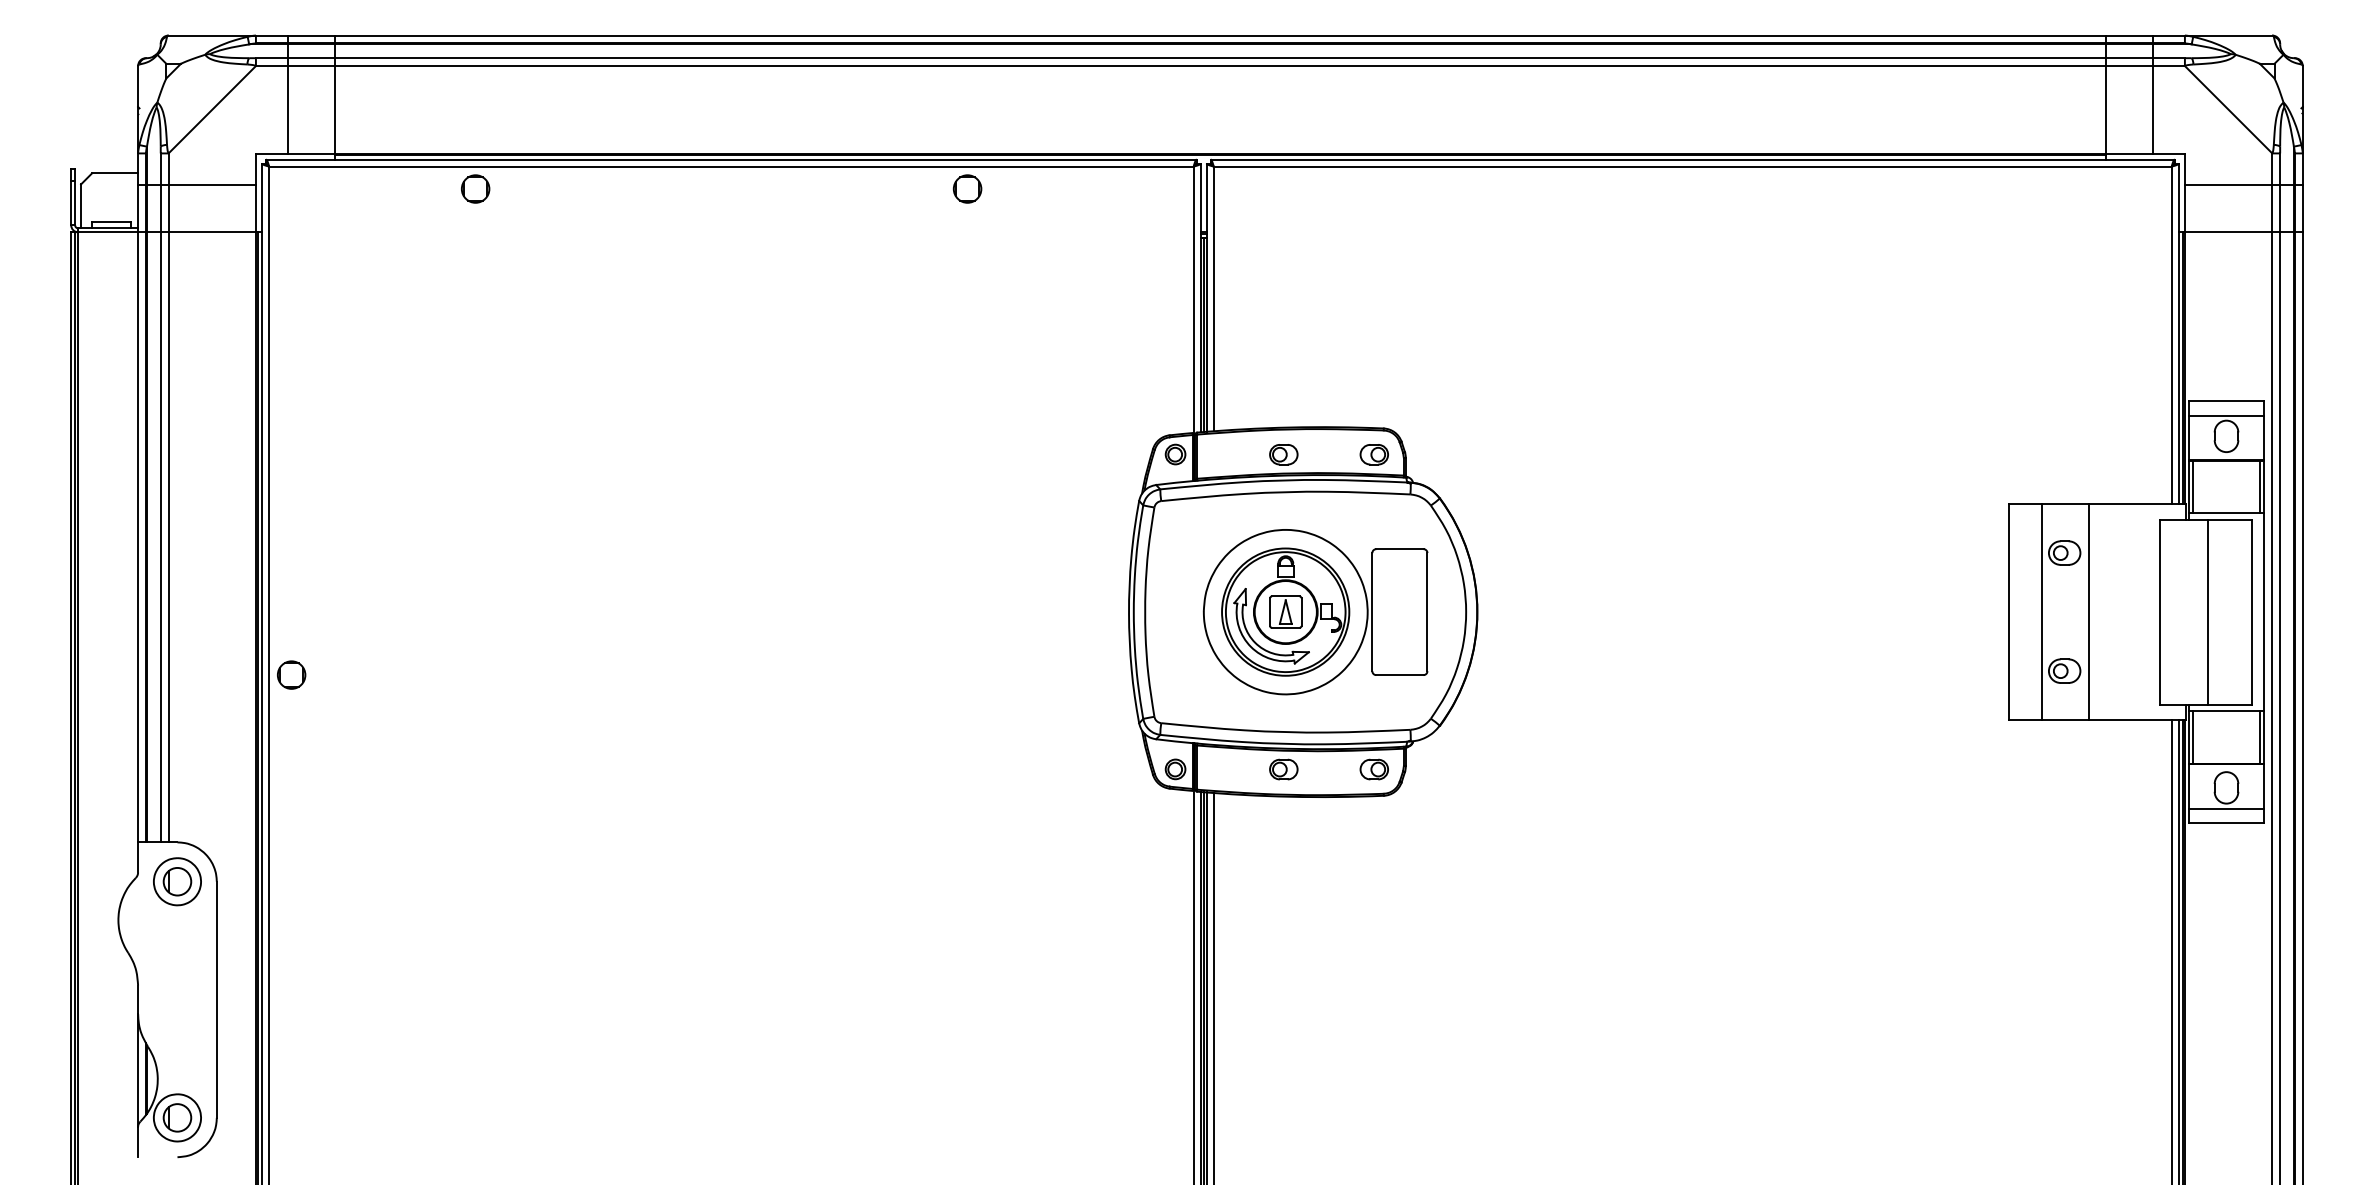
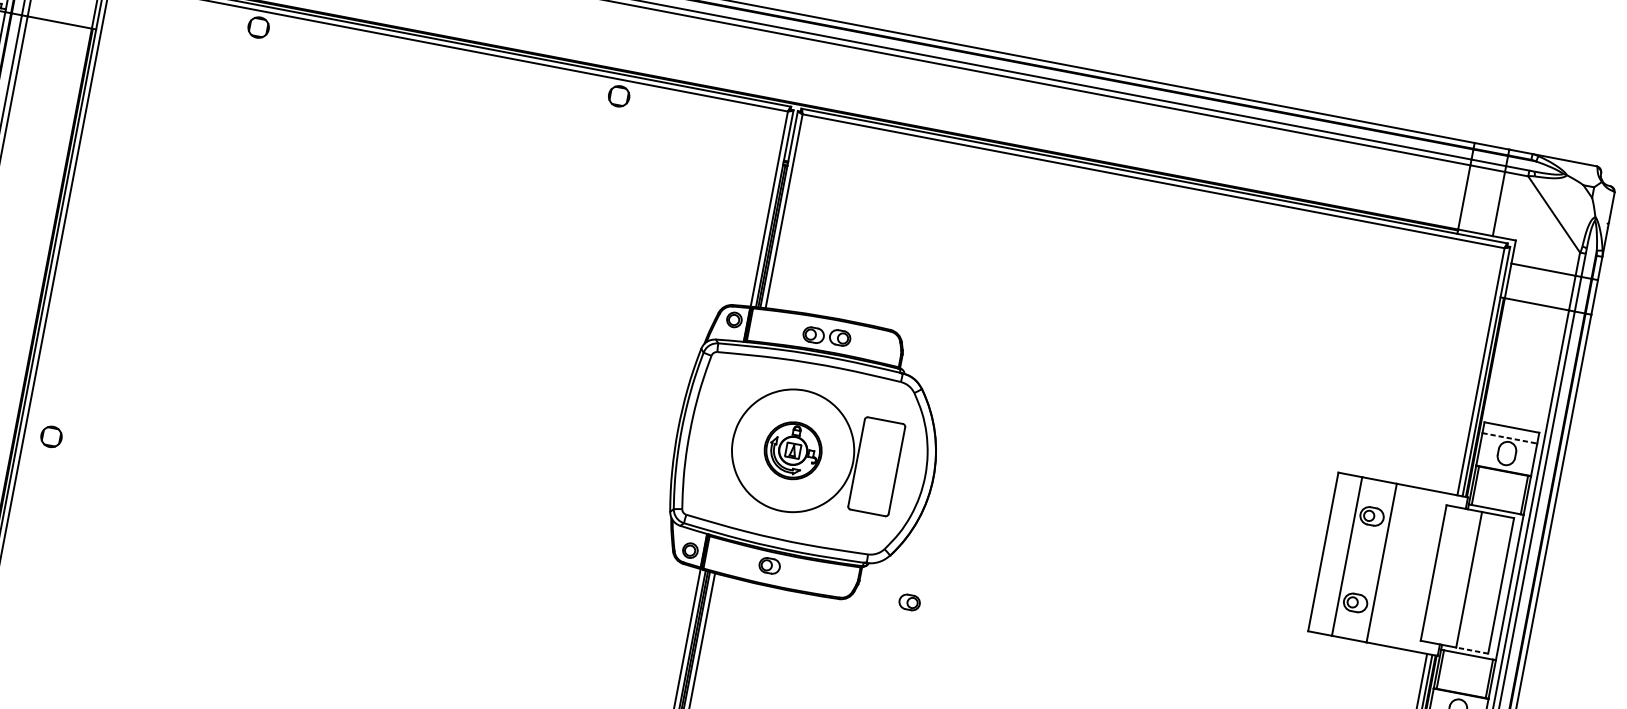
line: (2227, 415) -> (1510, 438), solid -> dashed
part: (1373, 454) -> (839, 337), moved
part: (1285, 611) -> (793, 450), size x0.6
part: (291, 674) -> (51, 436), moved
line: (2230, 704) -> (1472, 650), solid -> dashed
part: (1373, 769) -> (909, 602), moved

